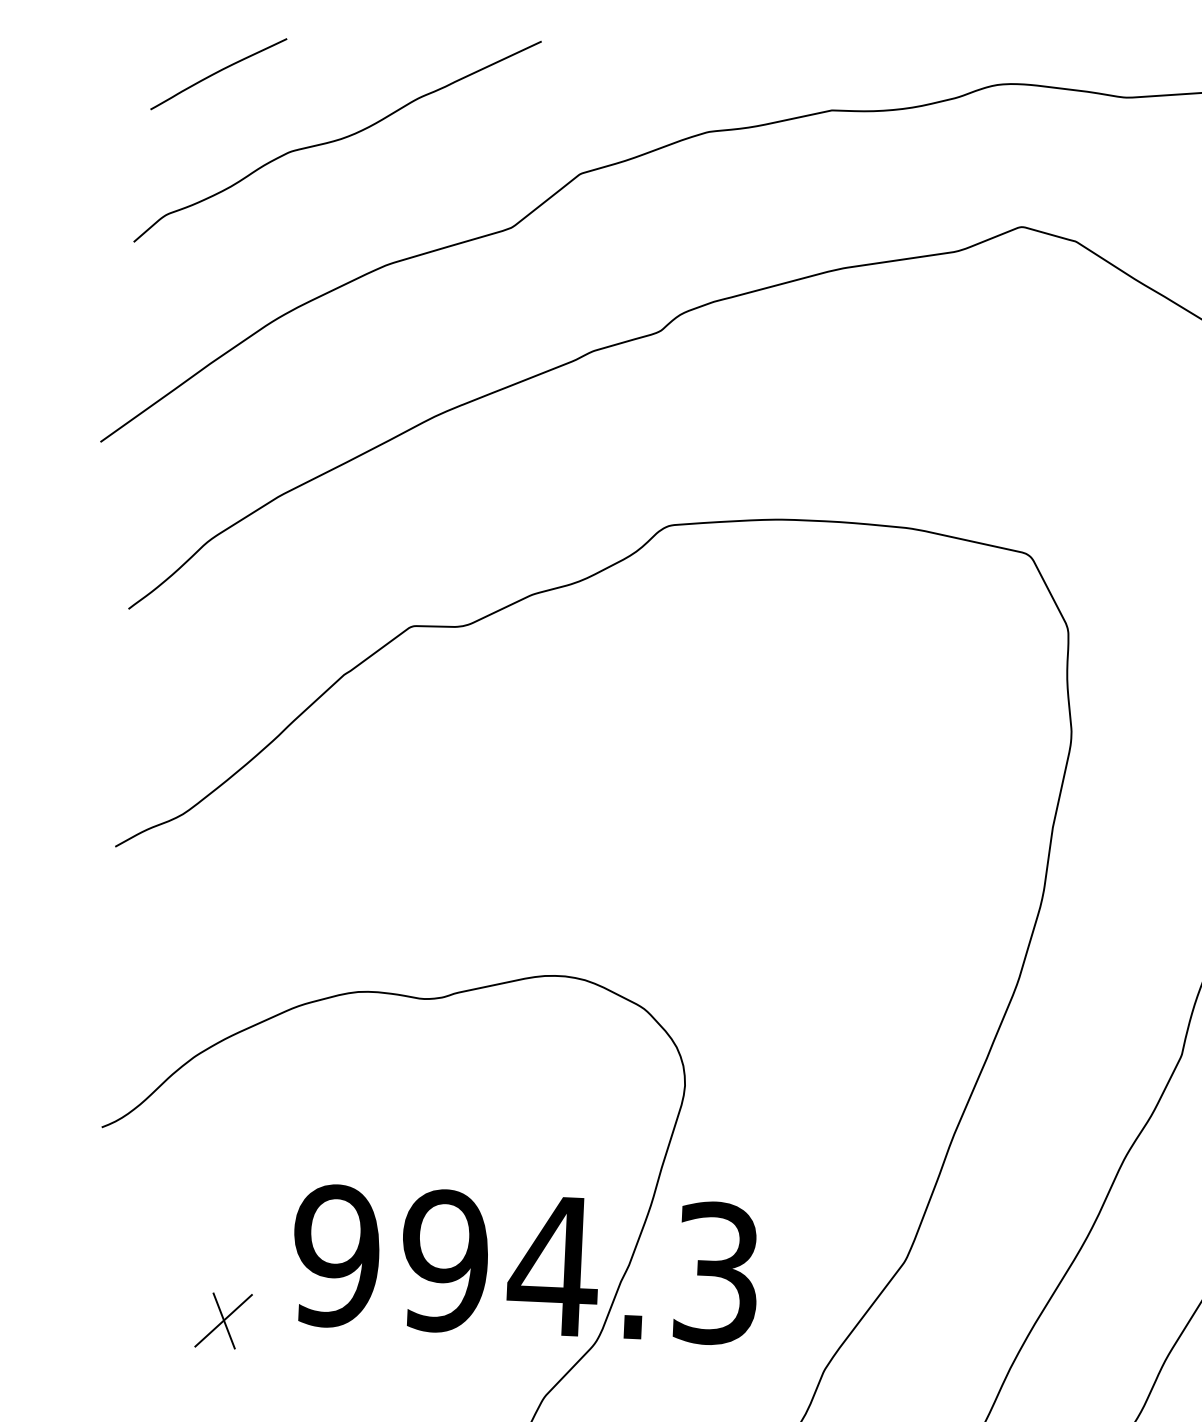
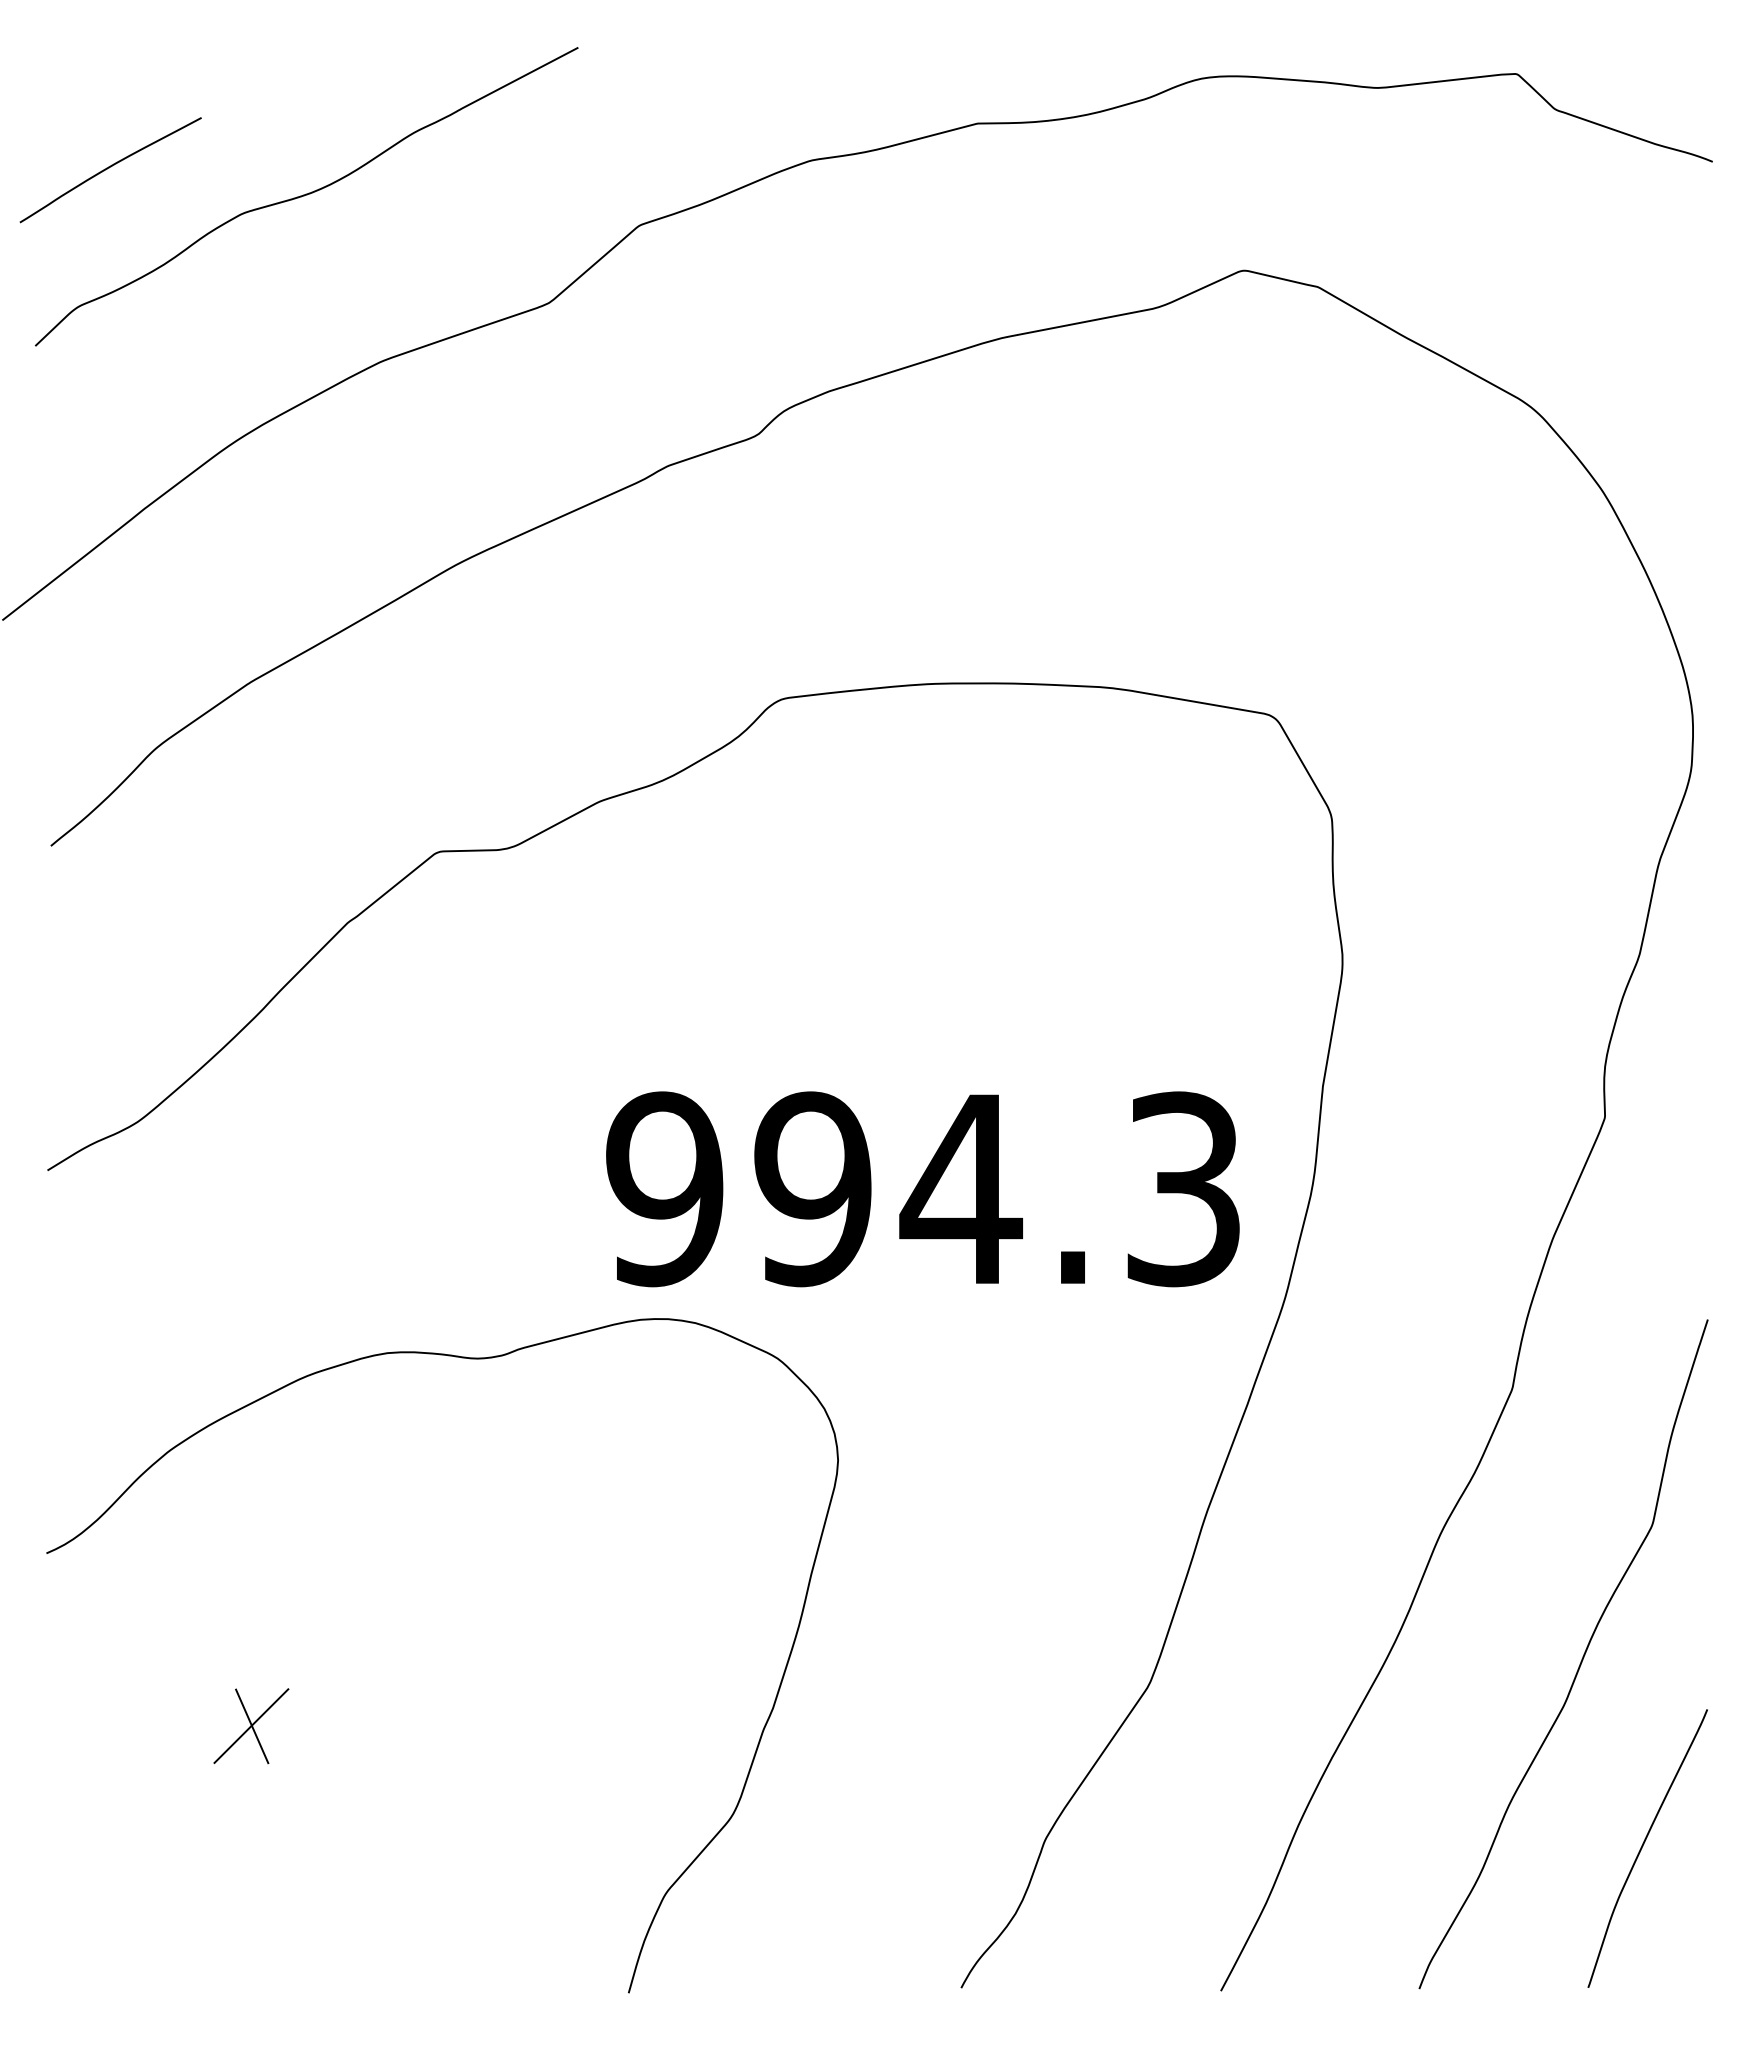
curve: (217, 72) -> (109, 168), moved
text: (525, 1264) -> (922, 1189), moved
part: (223, 1320) -> (251, 1725), moved

